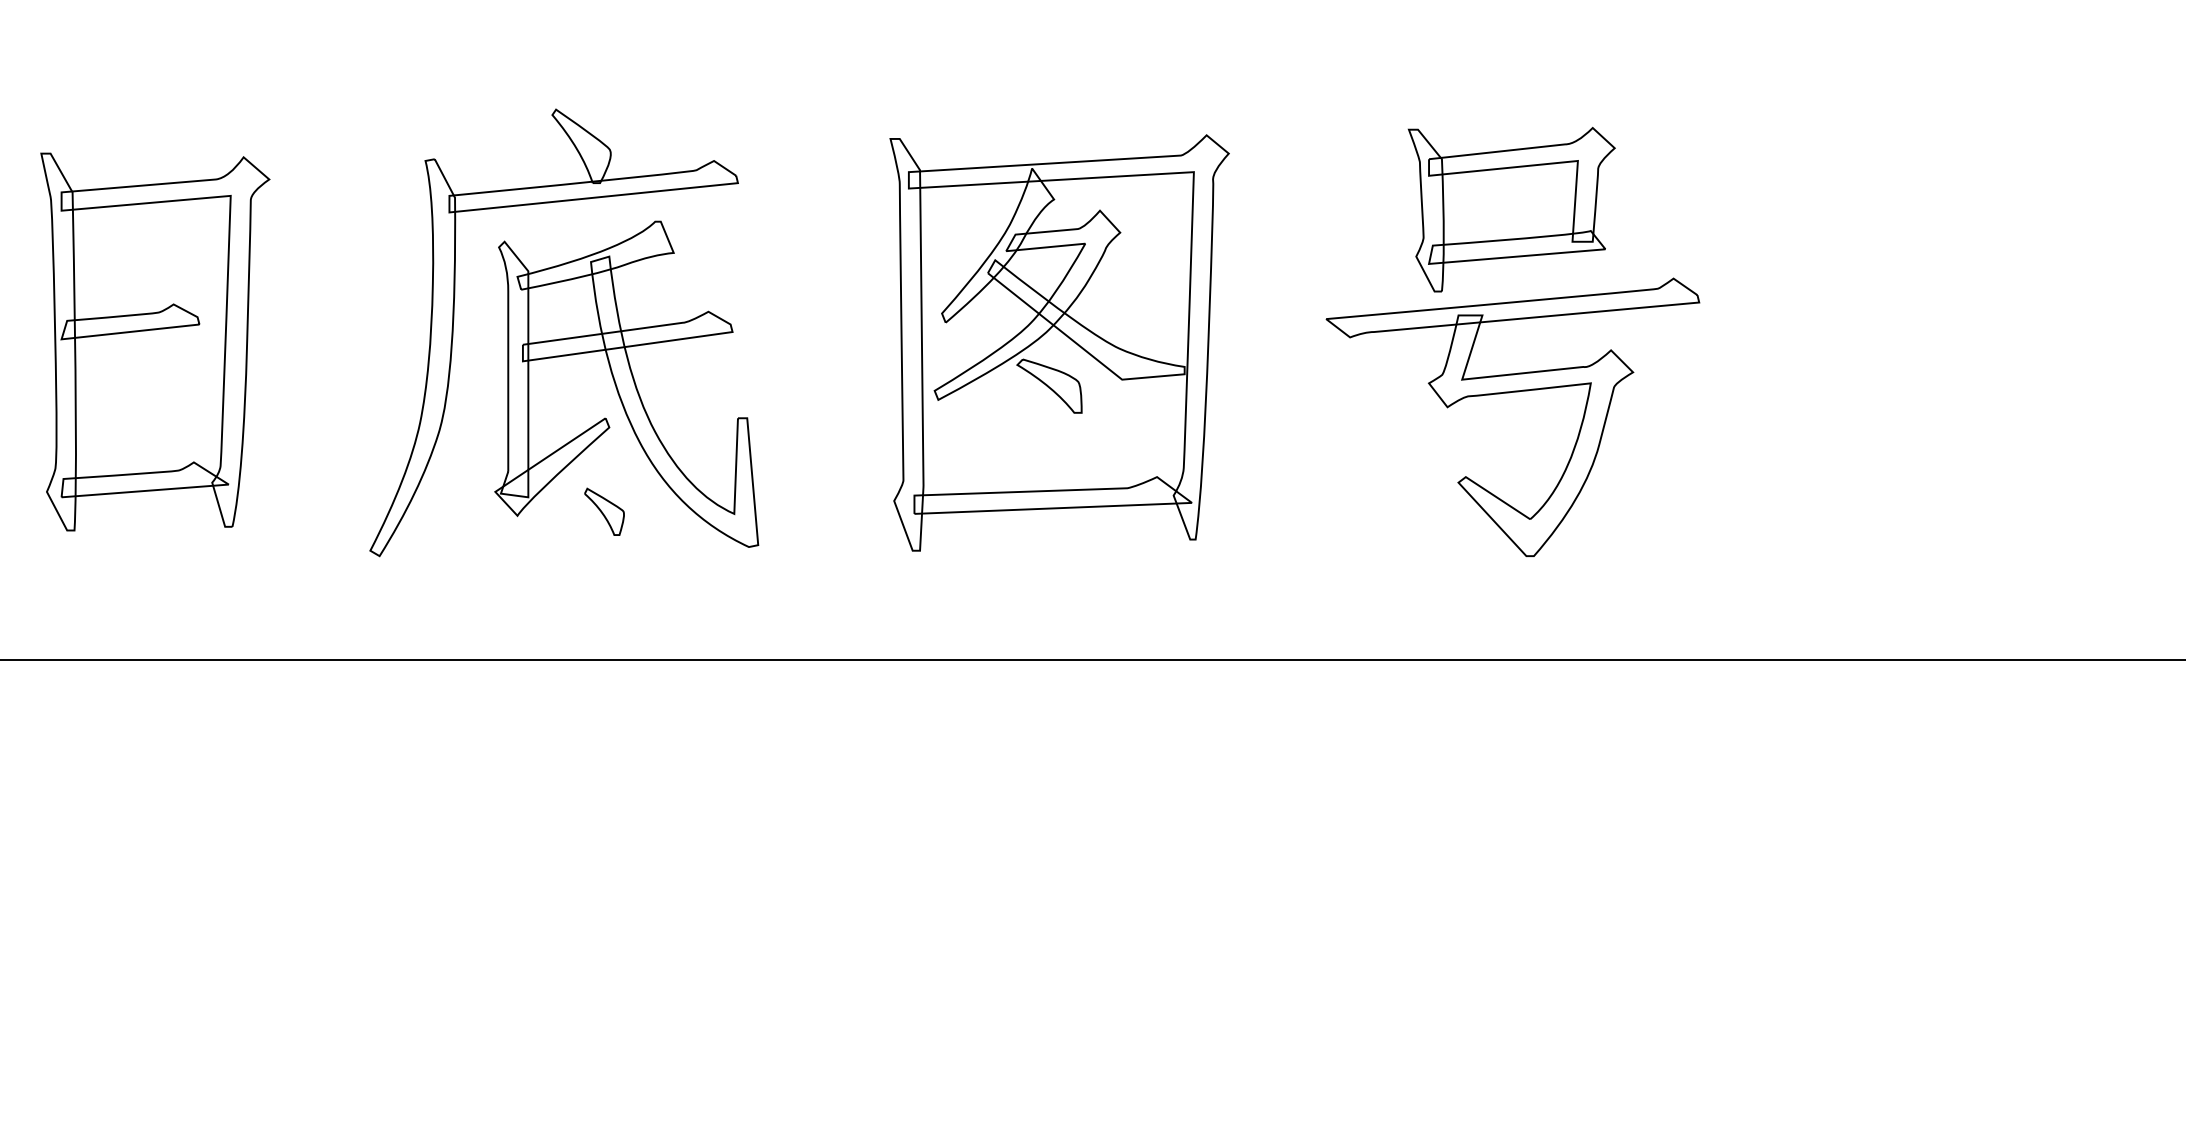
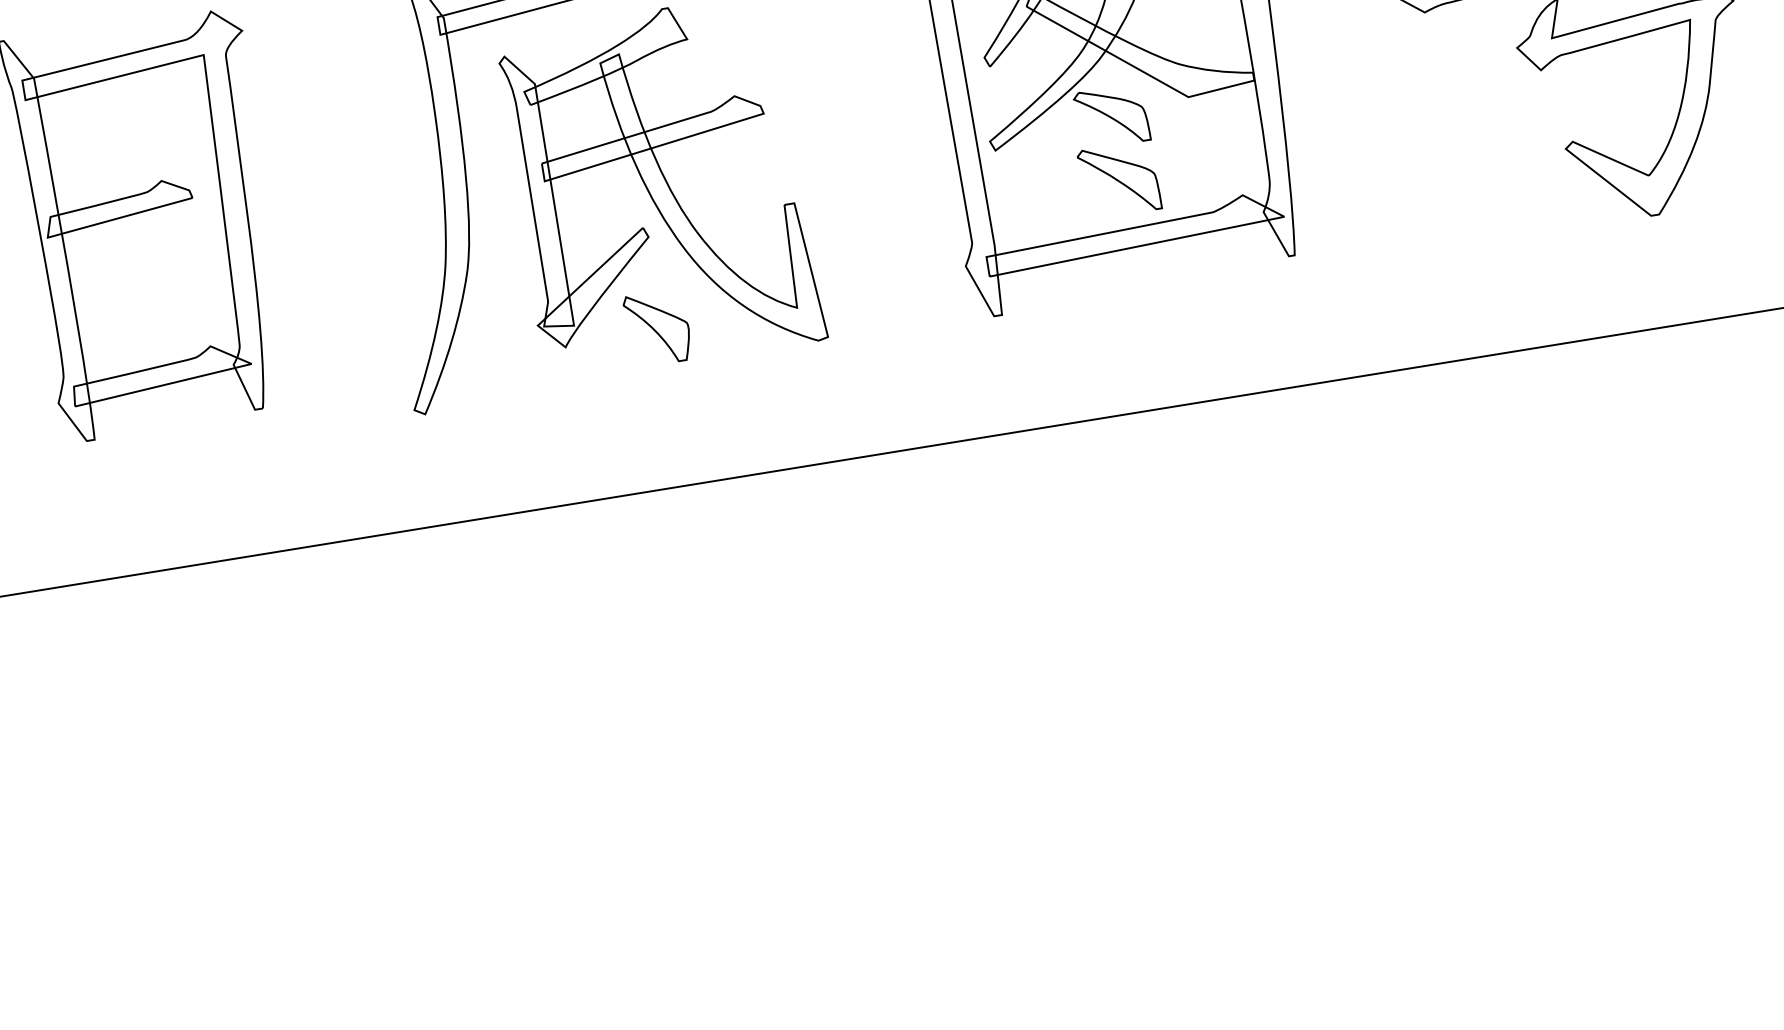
part: (1046, 444) -> (1118, 179), added
part: (604, 511) -> (657, 327), size x1.43

